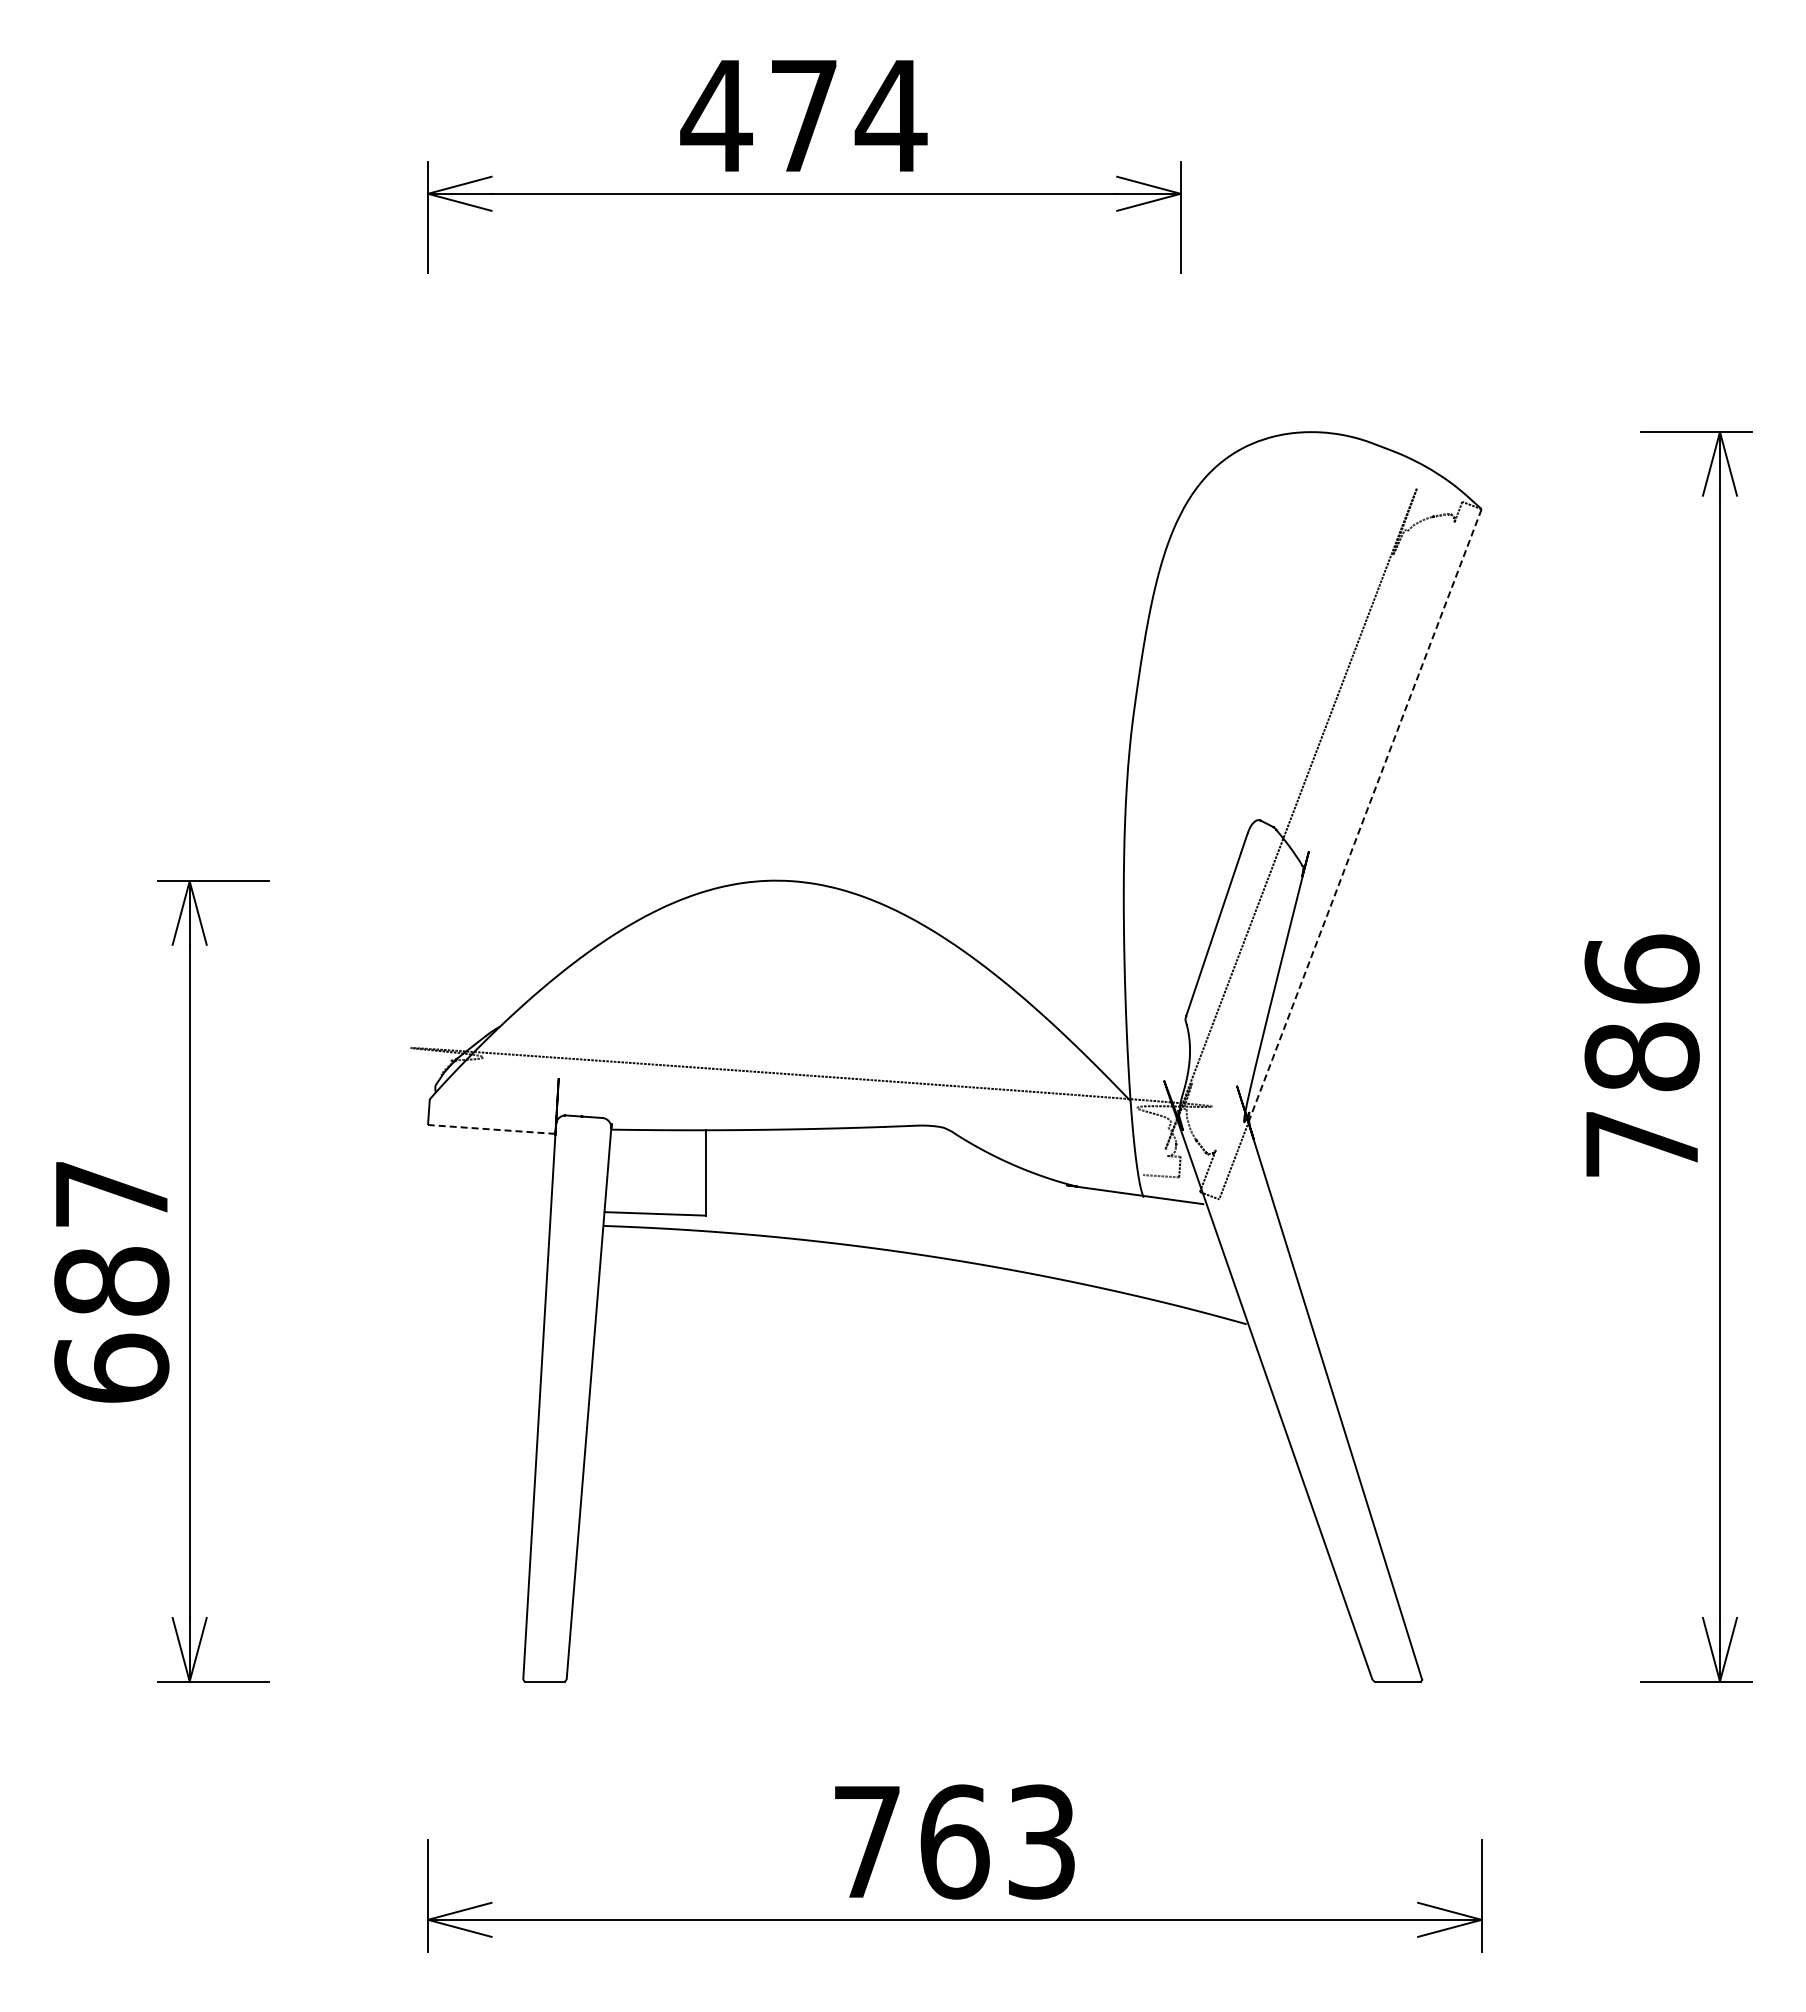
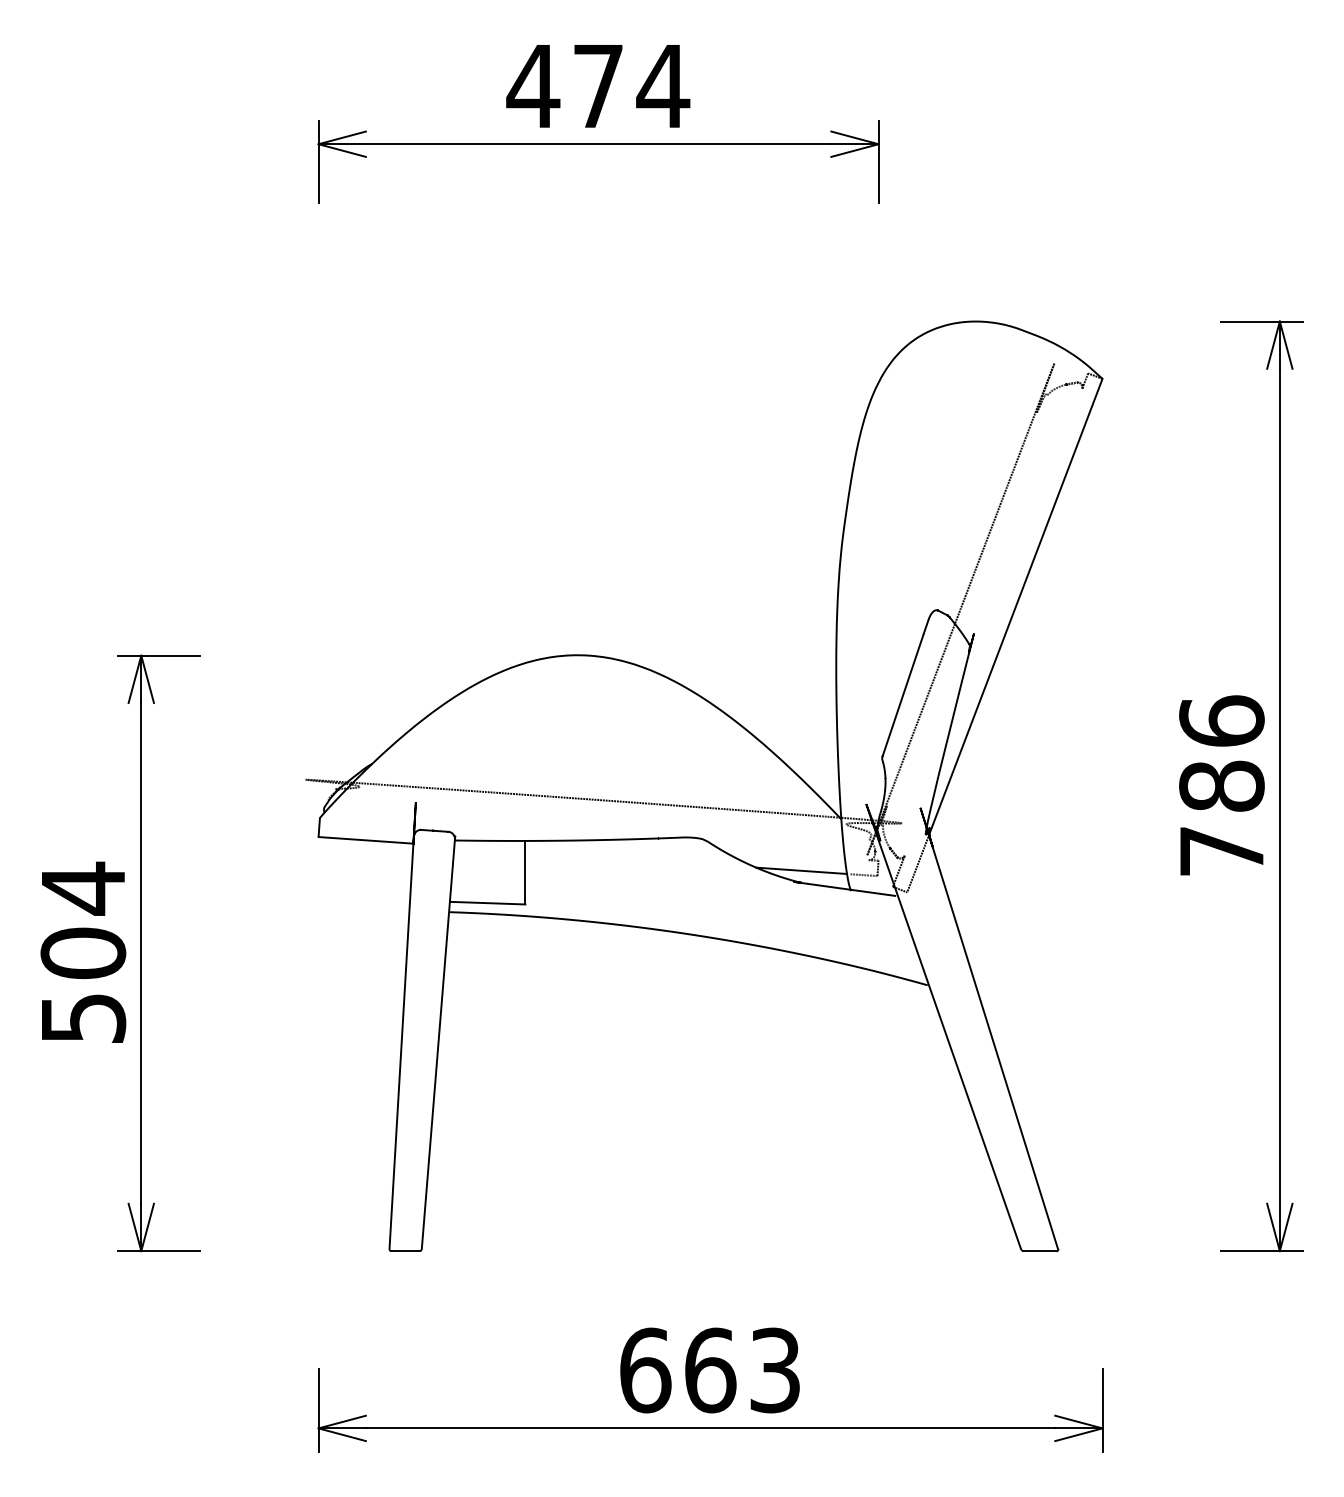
line: (1365, 815) -> (1016, 606), dashed -> solid
line: (491, 1129) -> (365, 840), dashed -> solid
line: (1077, 1170) -> (801, 870), added
text: (111, 1280) -> (83, 952), 687 -> 504
text: (867, 1841) -> (645, 1370), 763 -> 663

